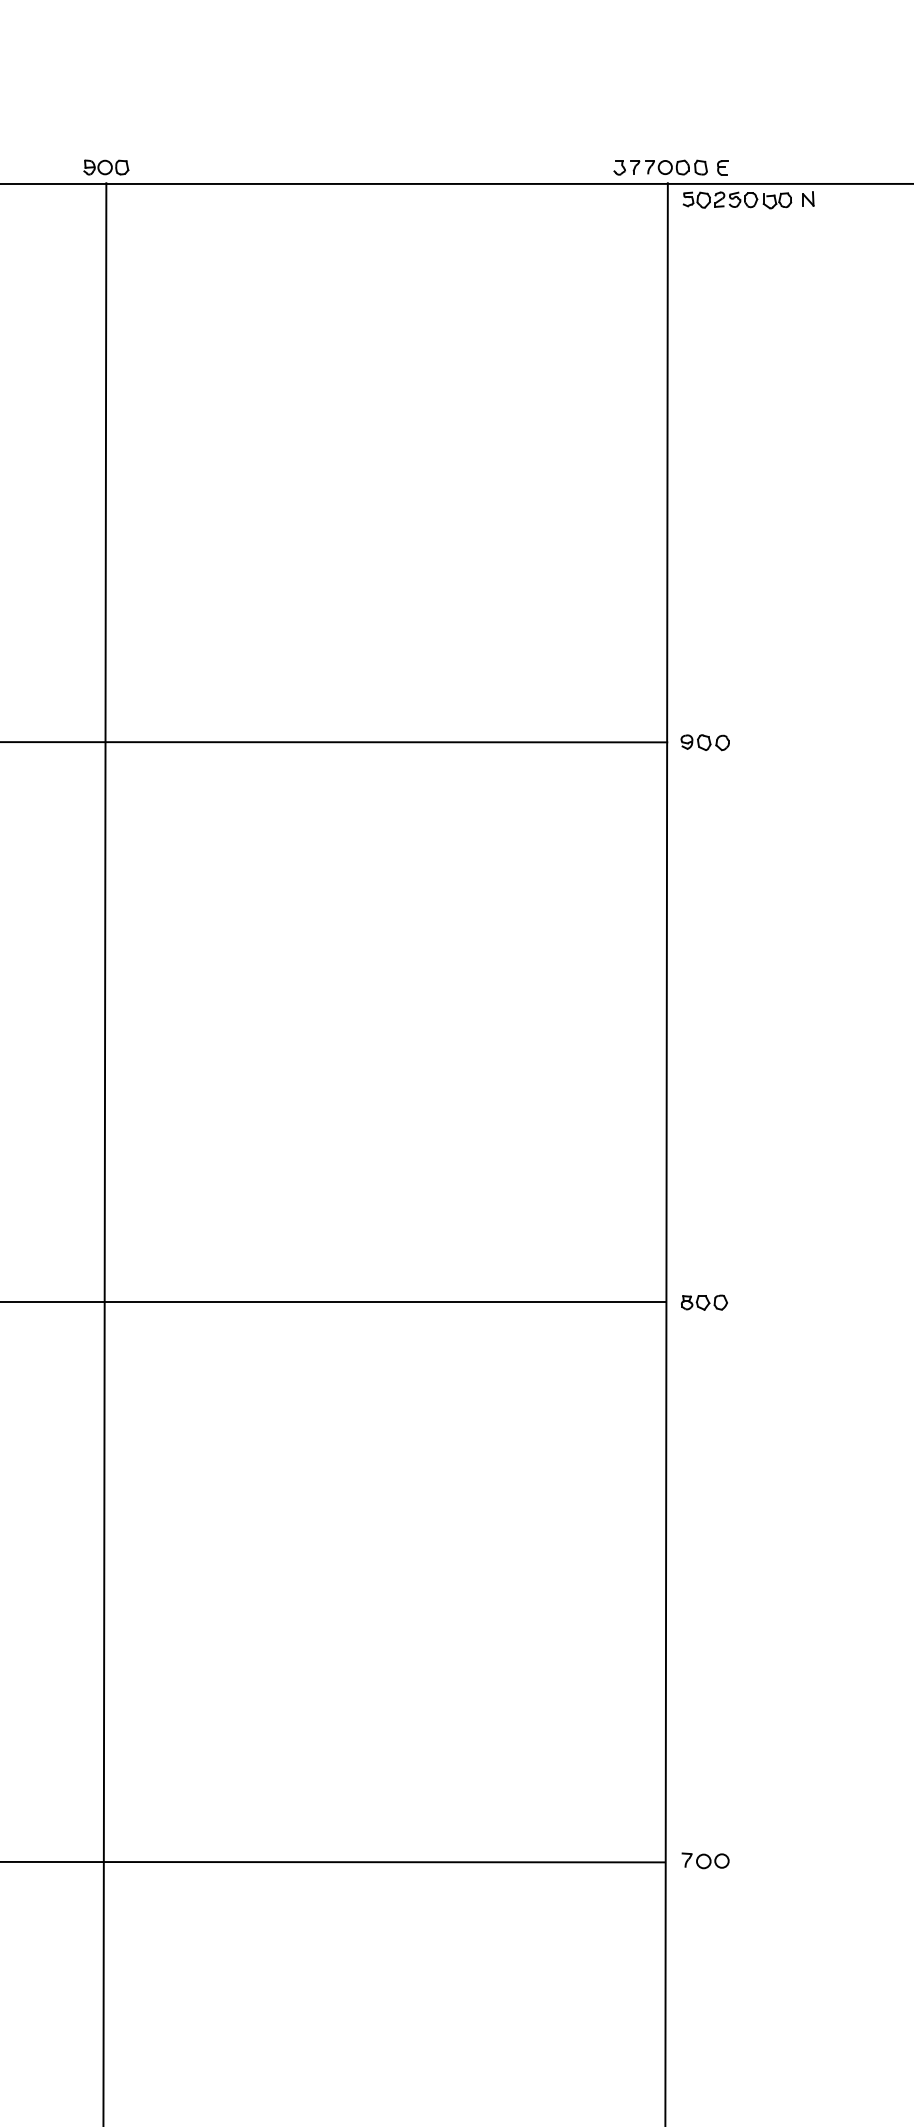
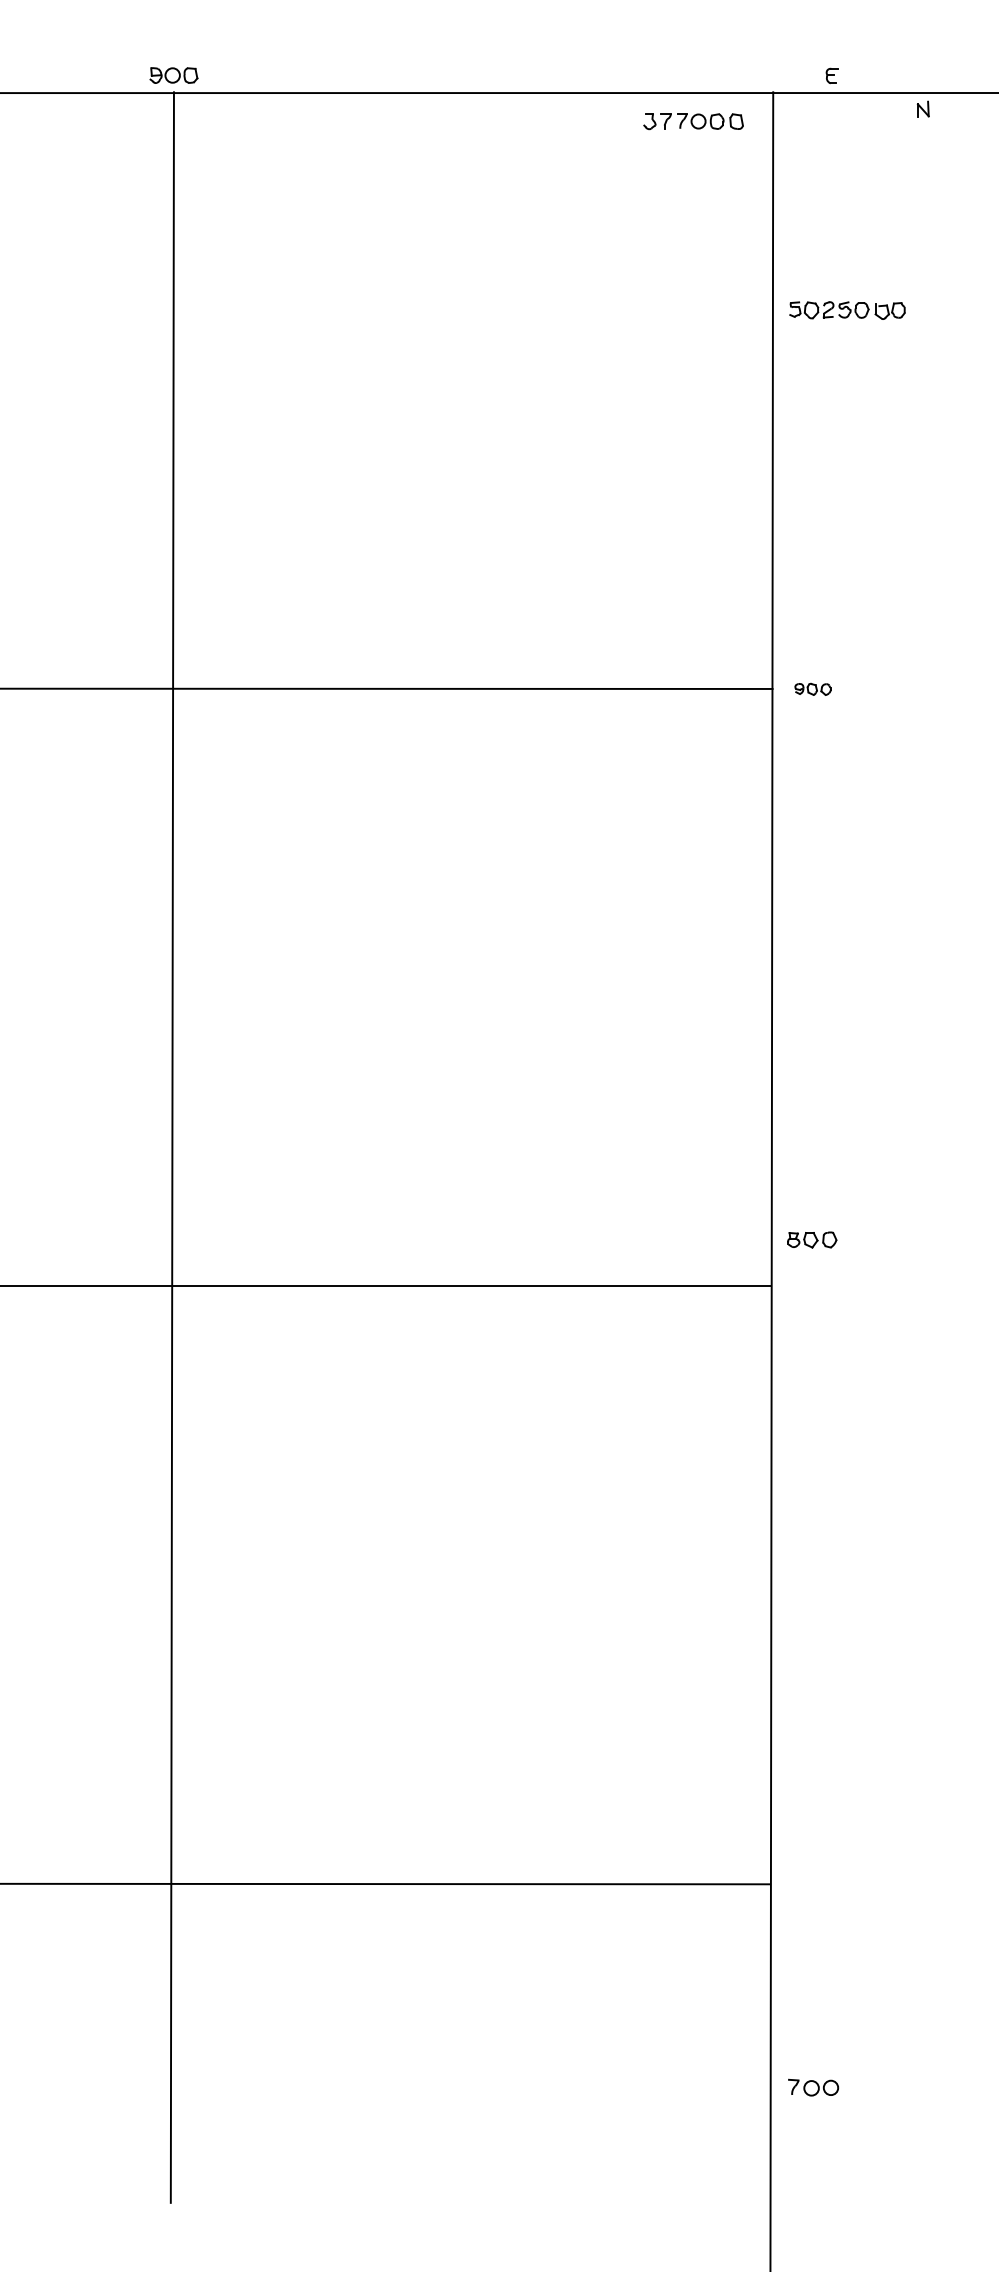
part: (660, 167) -> (693, 121), moved
part: (737, 200) -> (847, 310), moved
part: (704, 742) -> (812, 689), size x0.7
part: (704, 1302) -> (812, 1239), moved
part: (705, 1860) -> (813, 2087), moved

